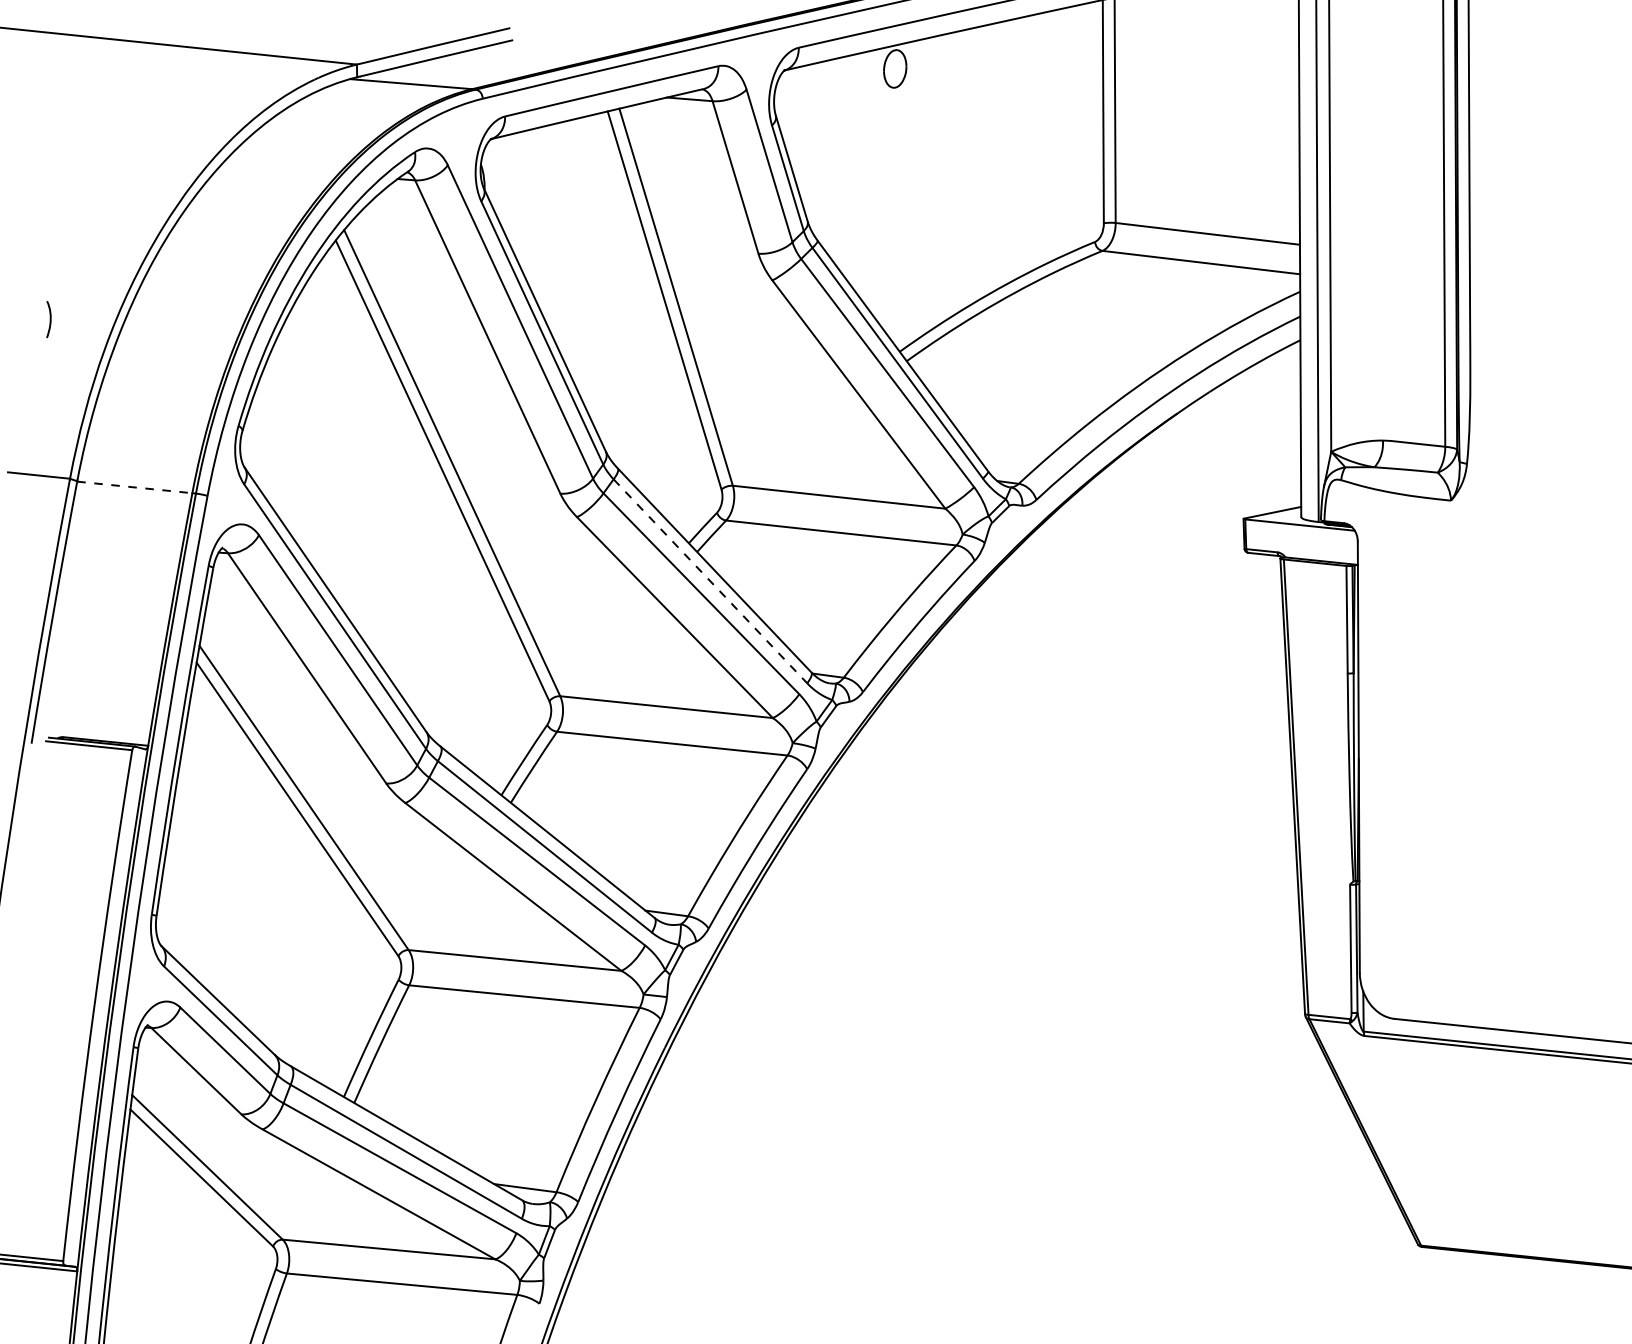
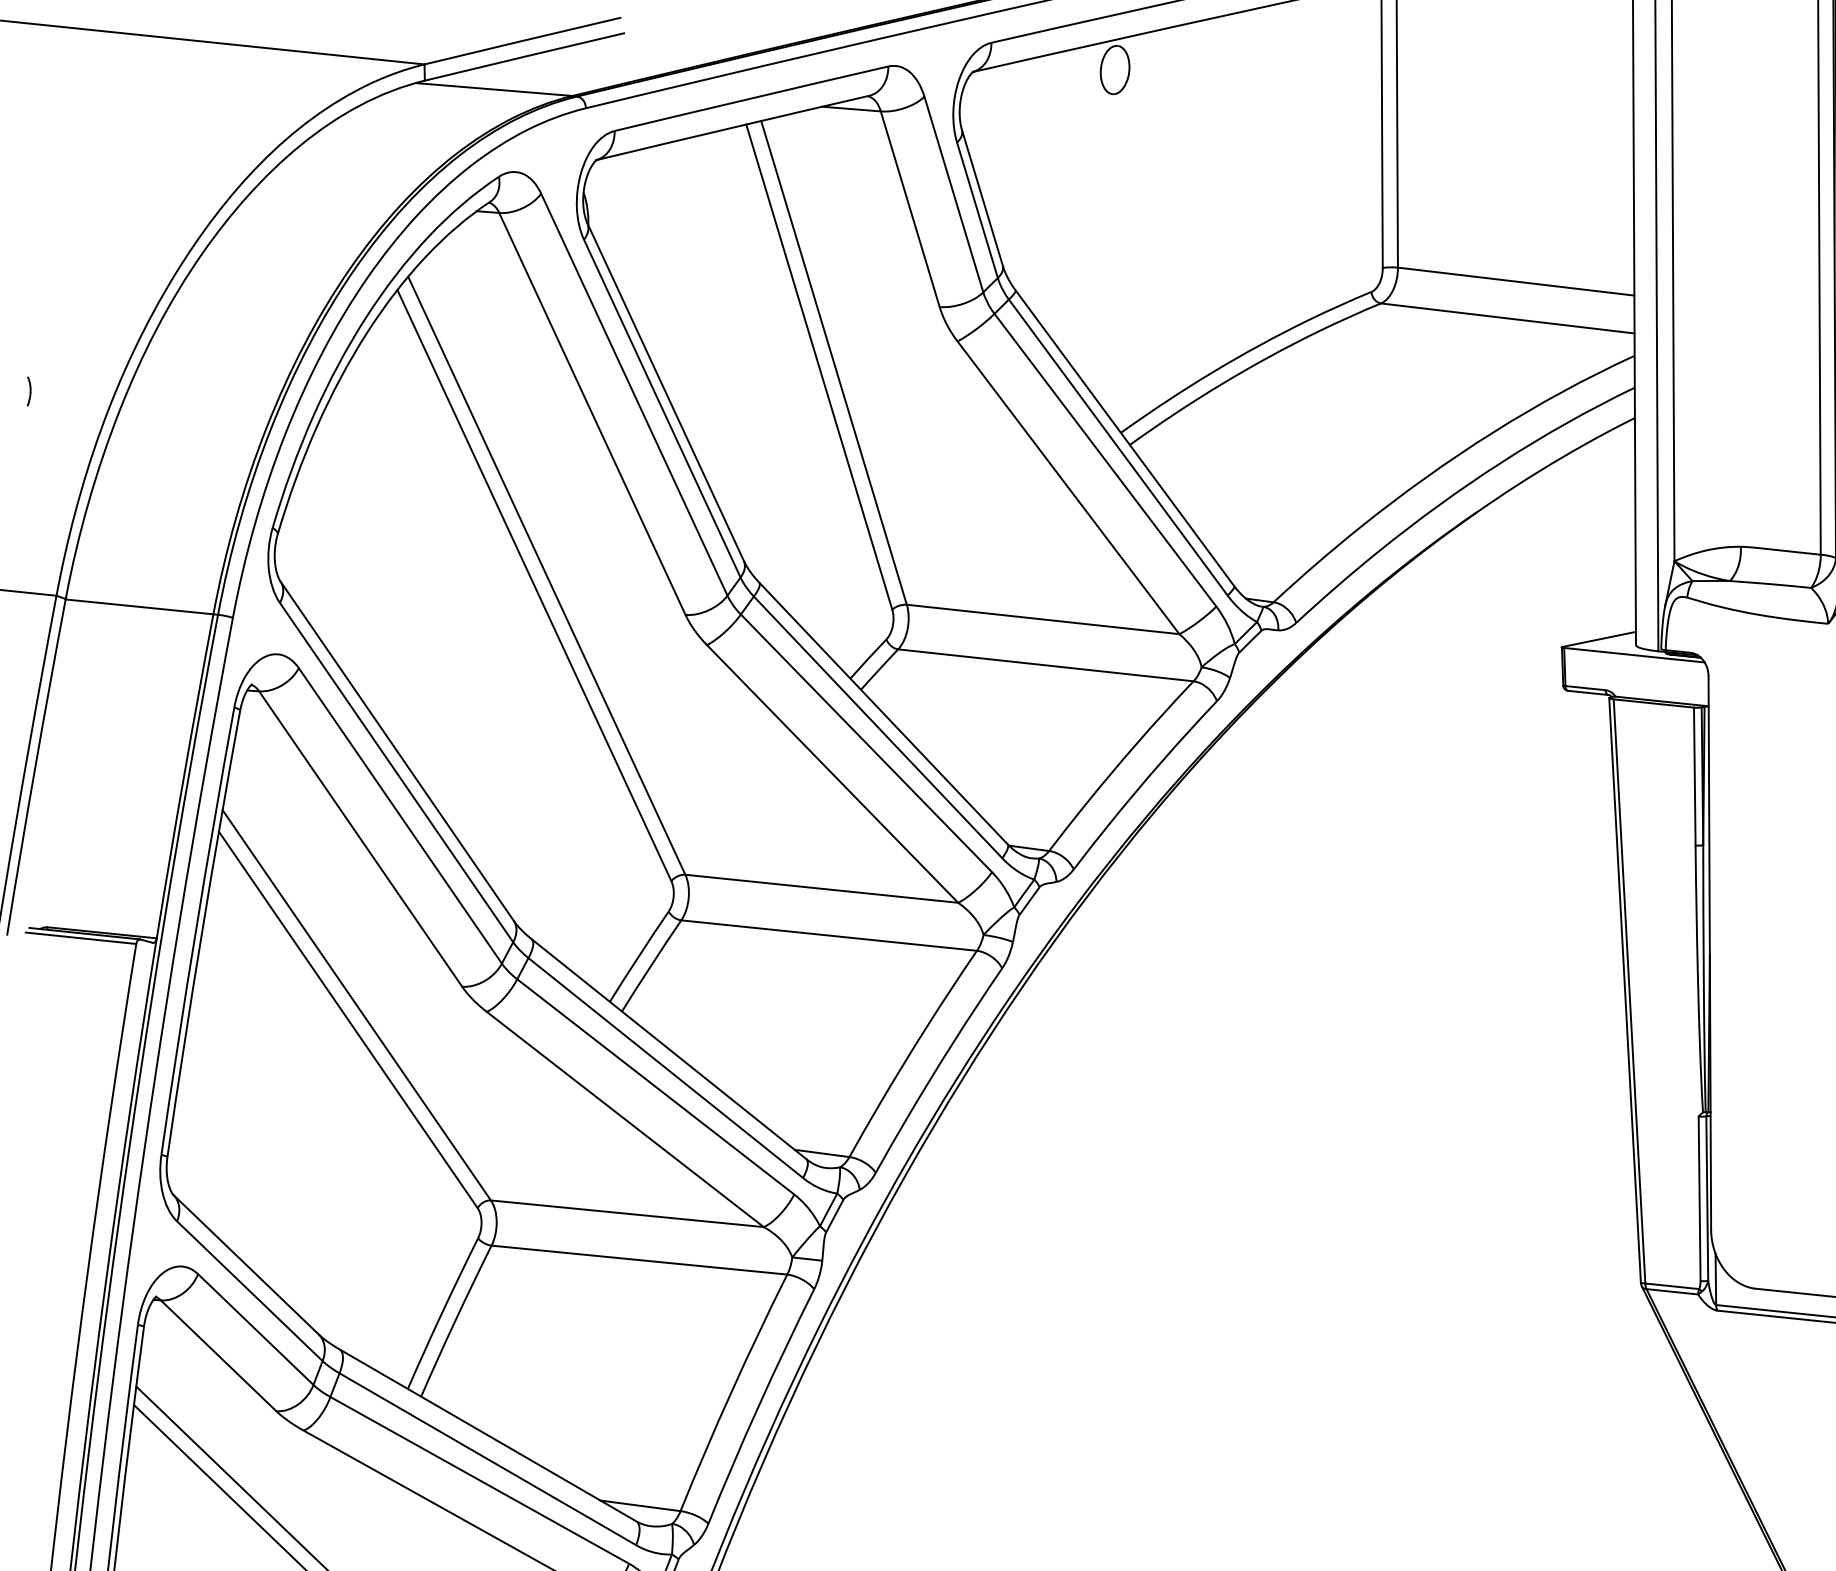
part: (48, 319) -> (28, 391), size x0.62
line: (134, 487) -> (139, 606), dashed -> solid
line: (710, 581) -> (878, 727), dashed -> solid

